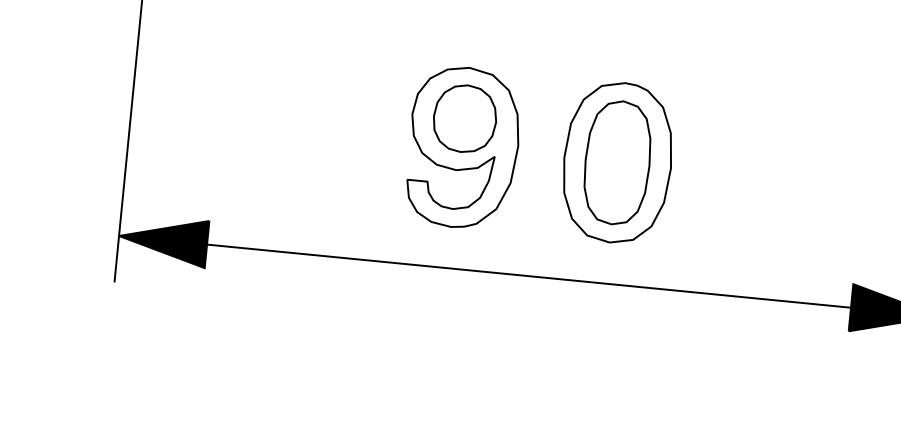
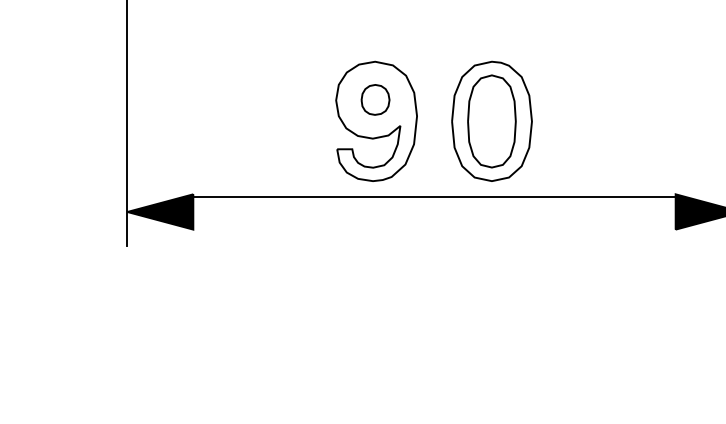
part: (464, 118) -> (375, 99), size x0.6
line: (529, 275) -> (434, 196), moved

